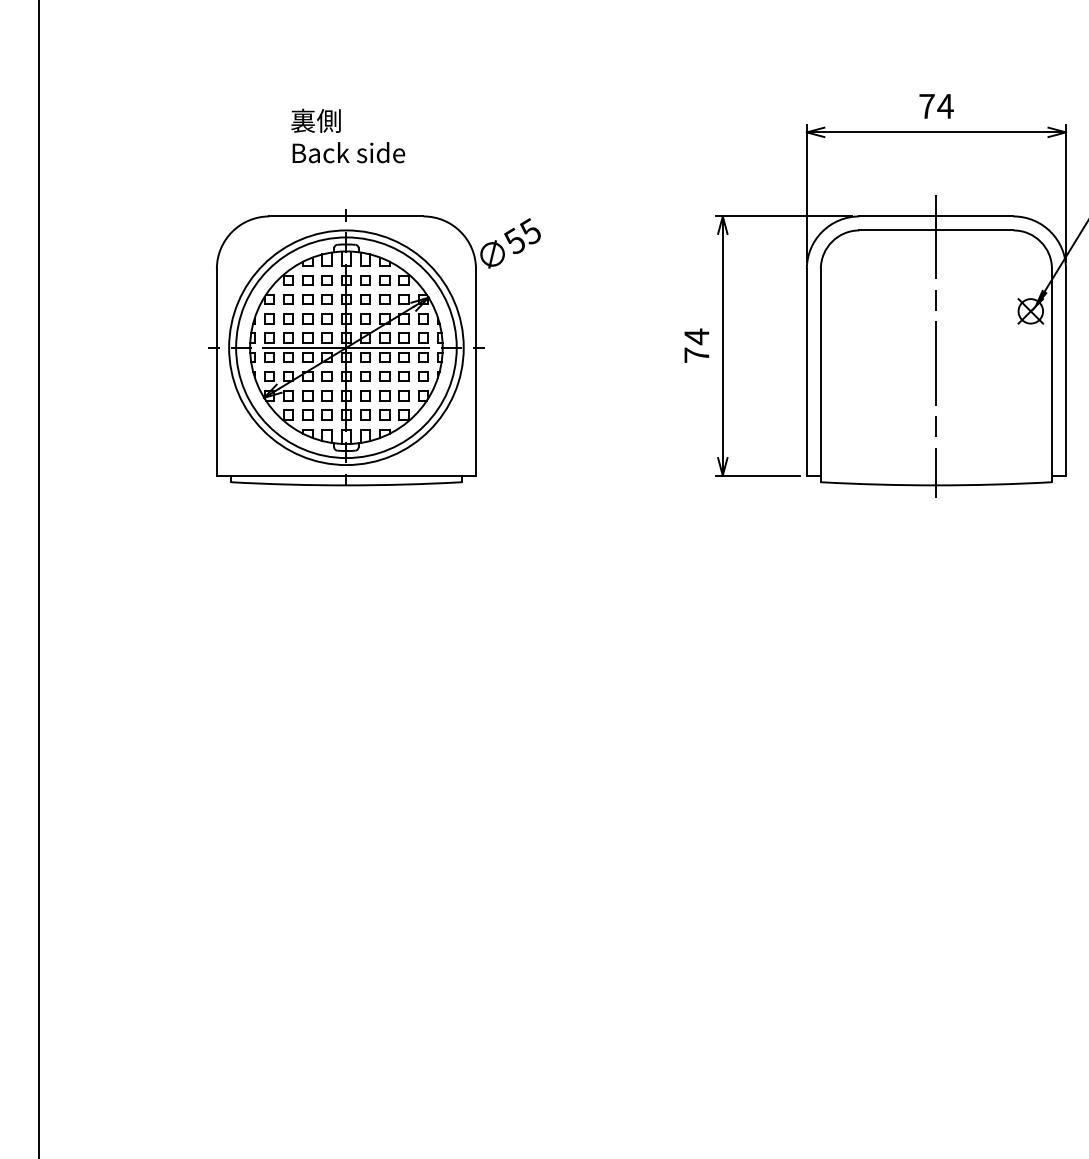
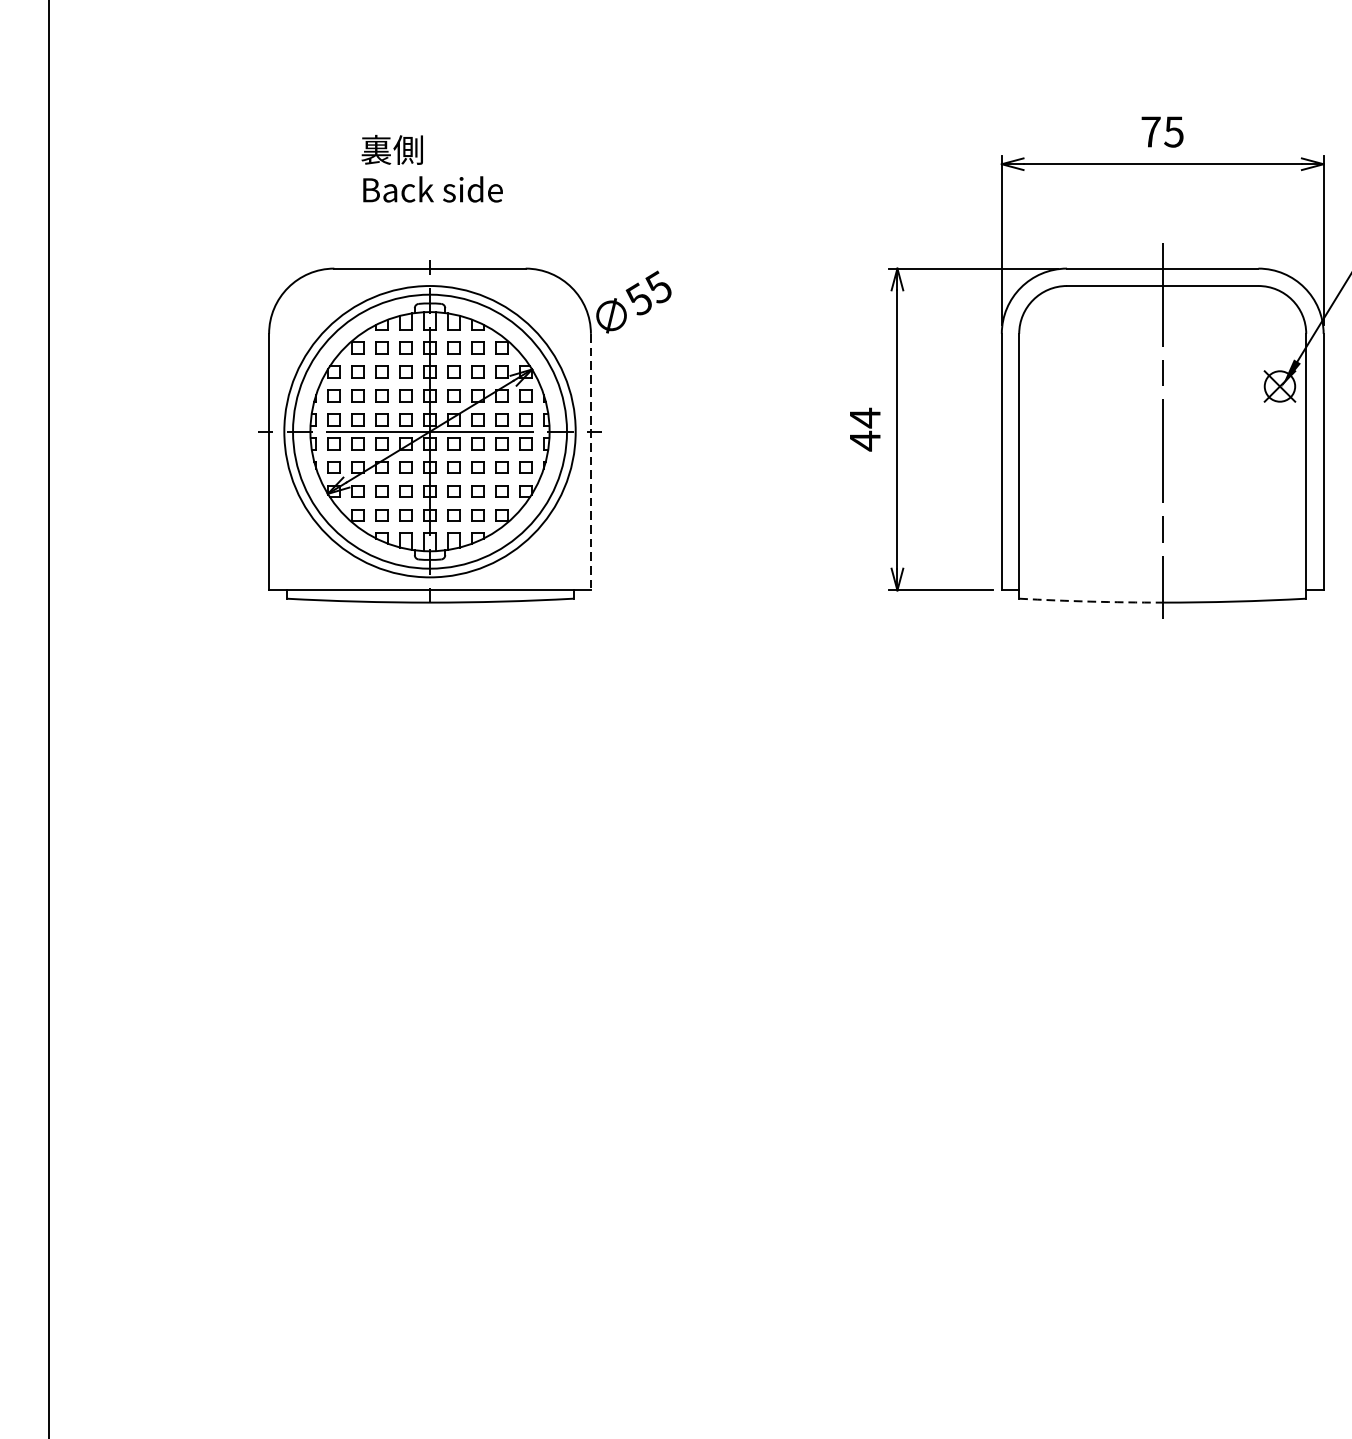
text: (945, 106) -> (1174, 132), 74 -> 75
text: (696, 355) -> (864, 441), 74 -> 44
line: (476, 372) -> (591, 462), solid -> dashed
arc: (878, 484) -> (1090, 601), solid -> dashed

